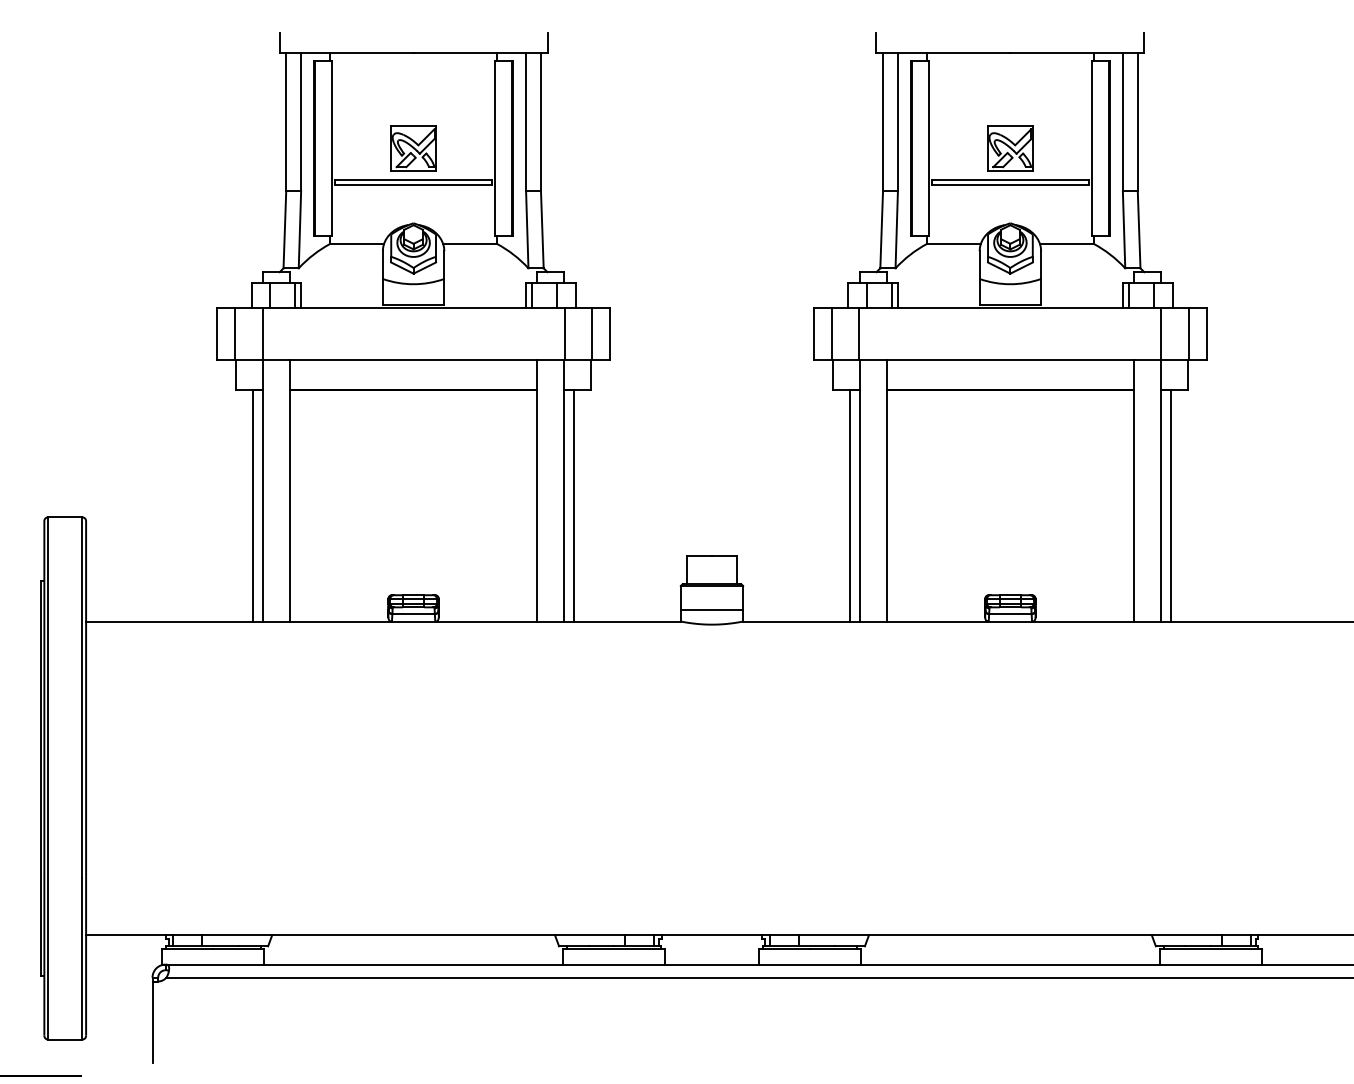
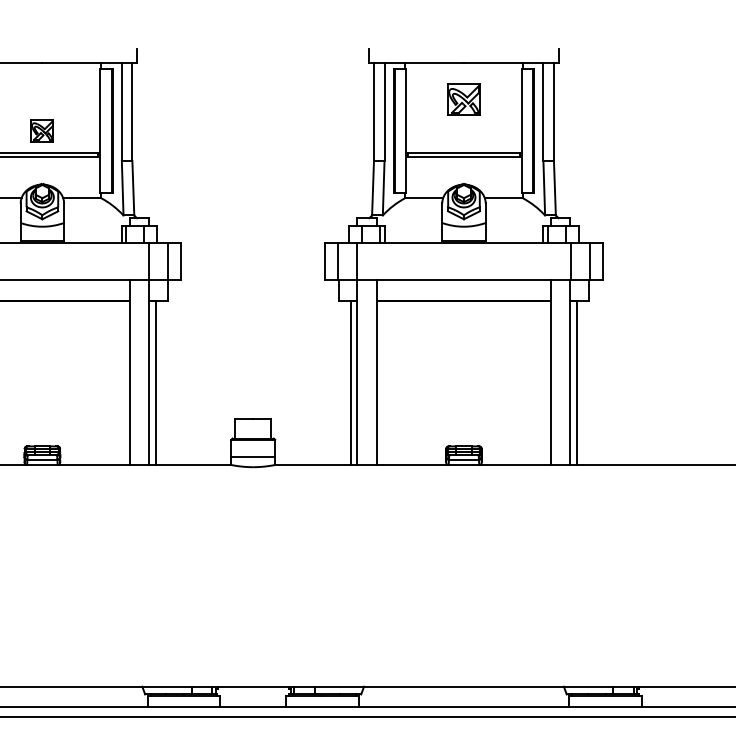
part: (413, 148) -> (42, 130), size x0.7
part: (1010, 148) -> (464, 99), moved

